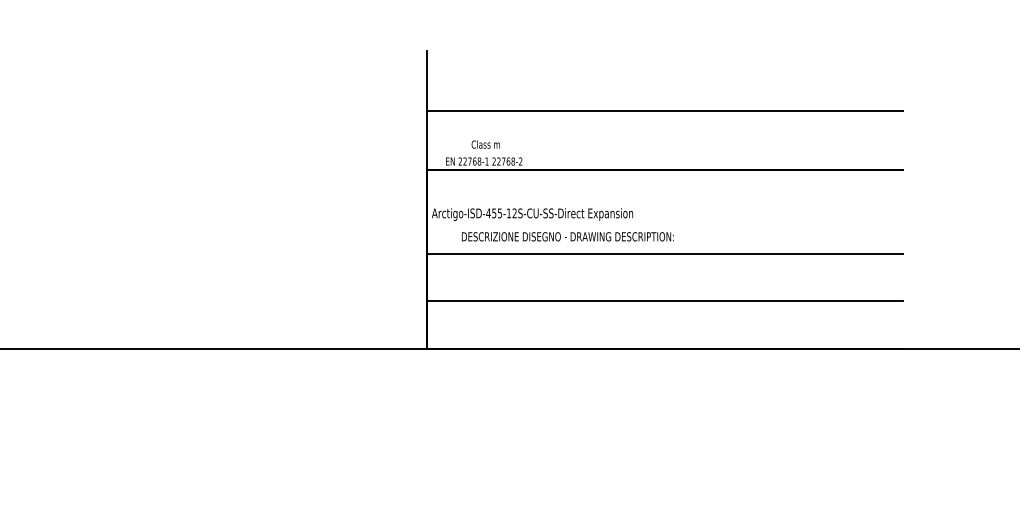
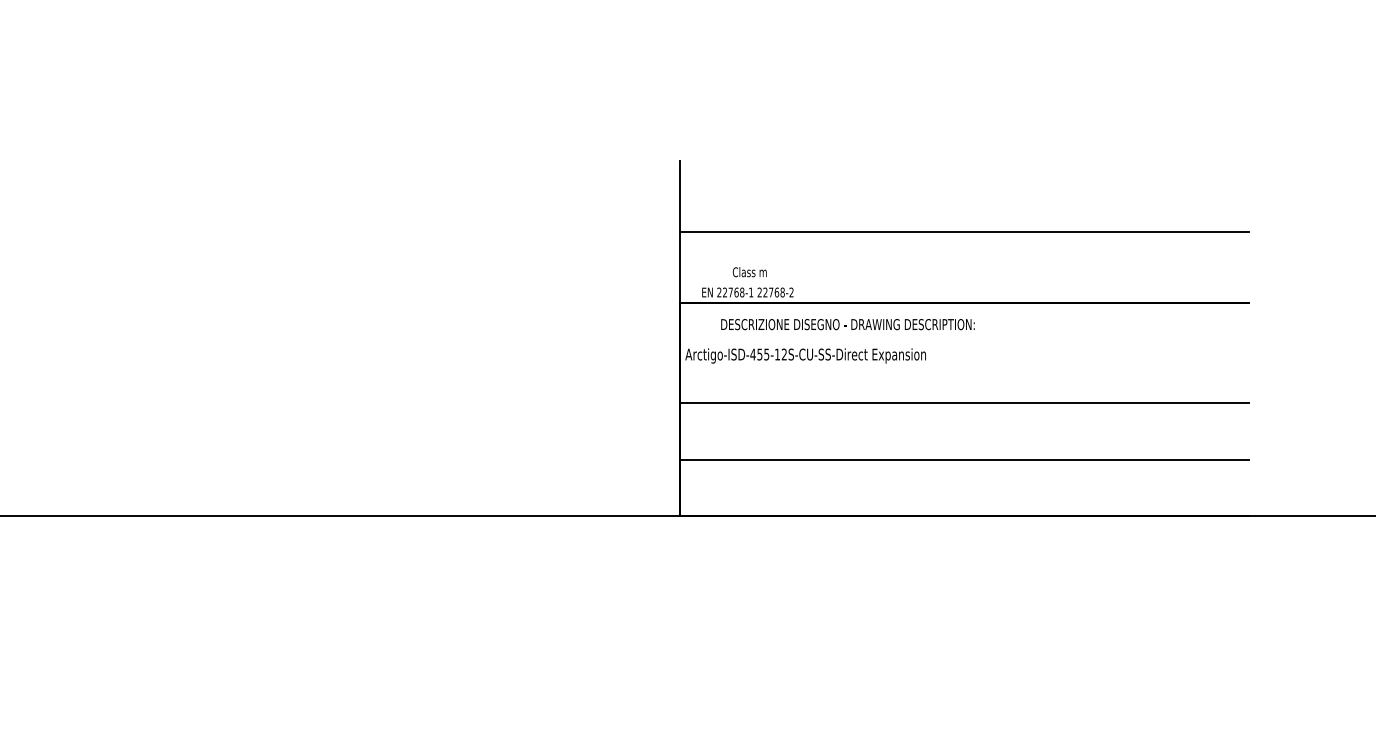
text: (567, 236) -> (847, 324), moved

